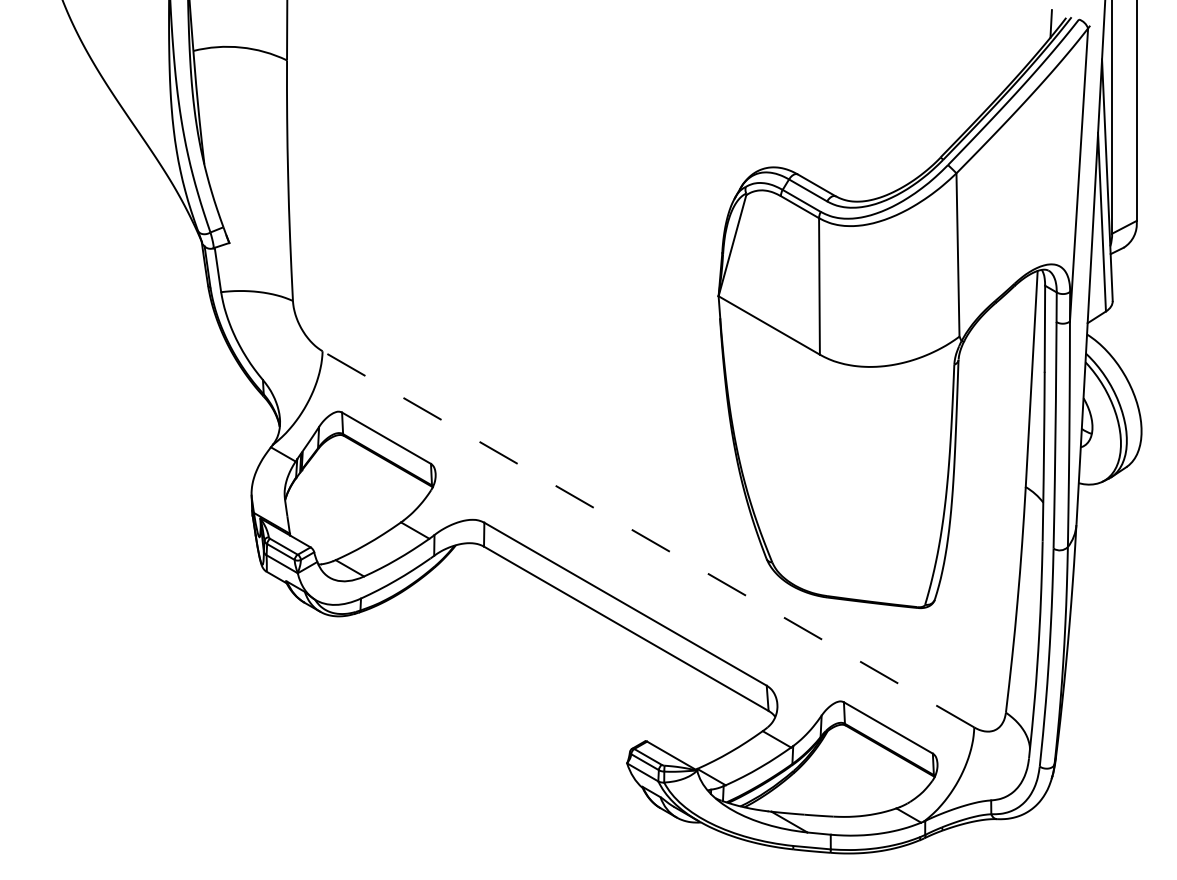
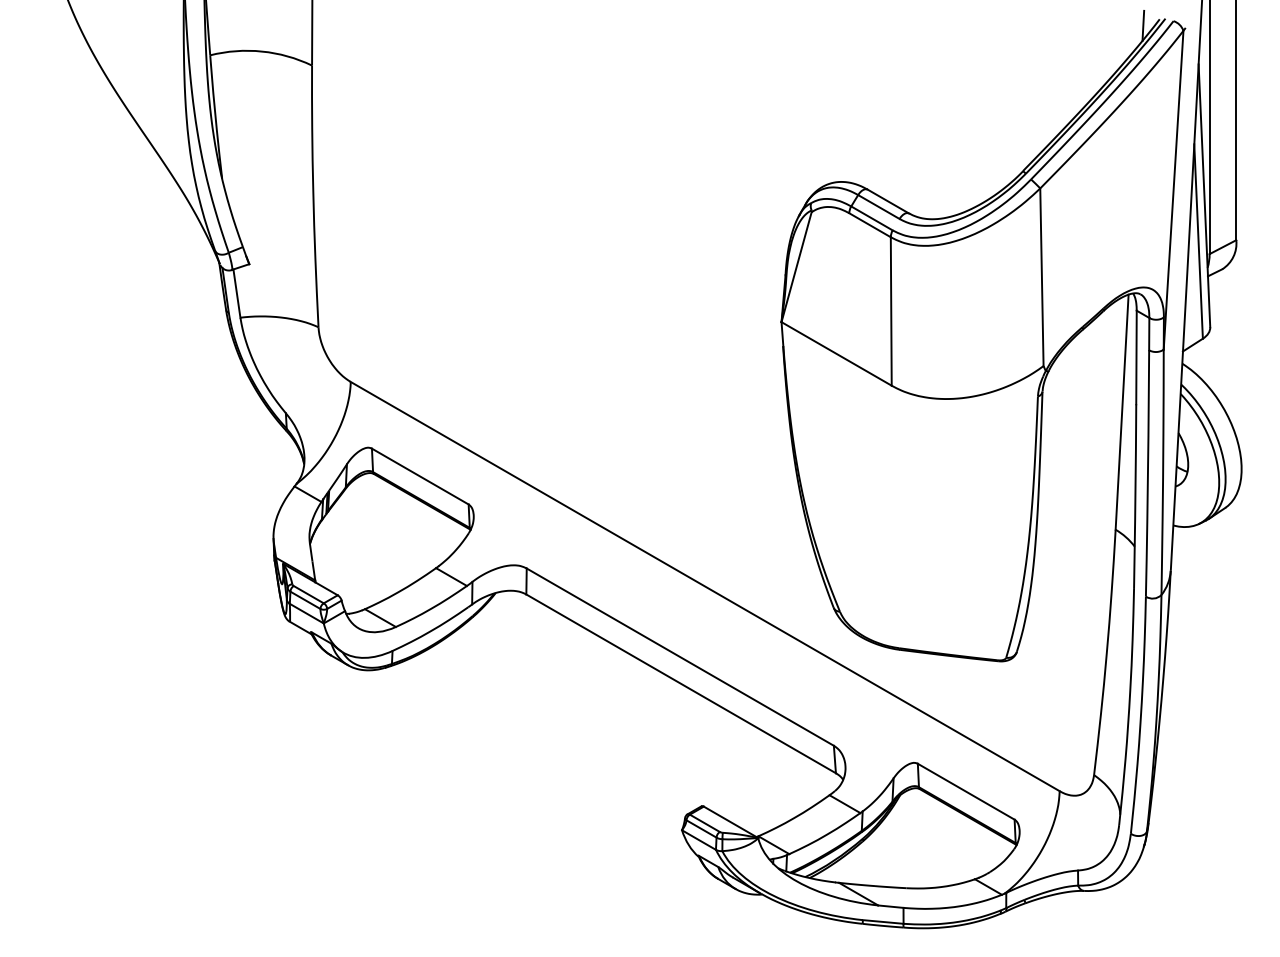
line: (647, 539) -> (704, 586), dashed -> solid

